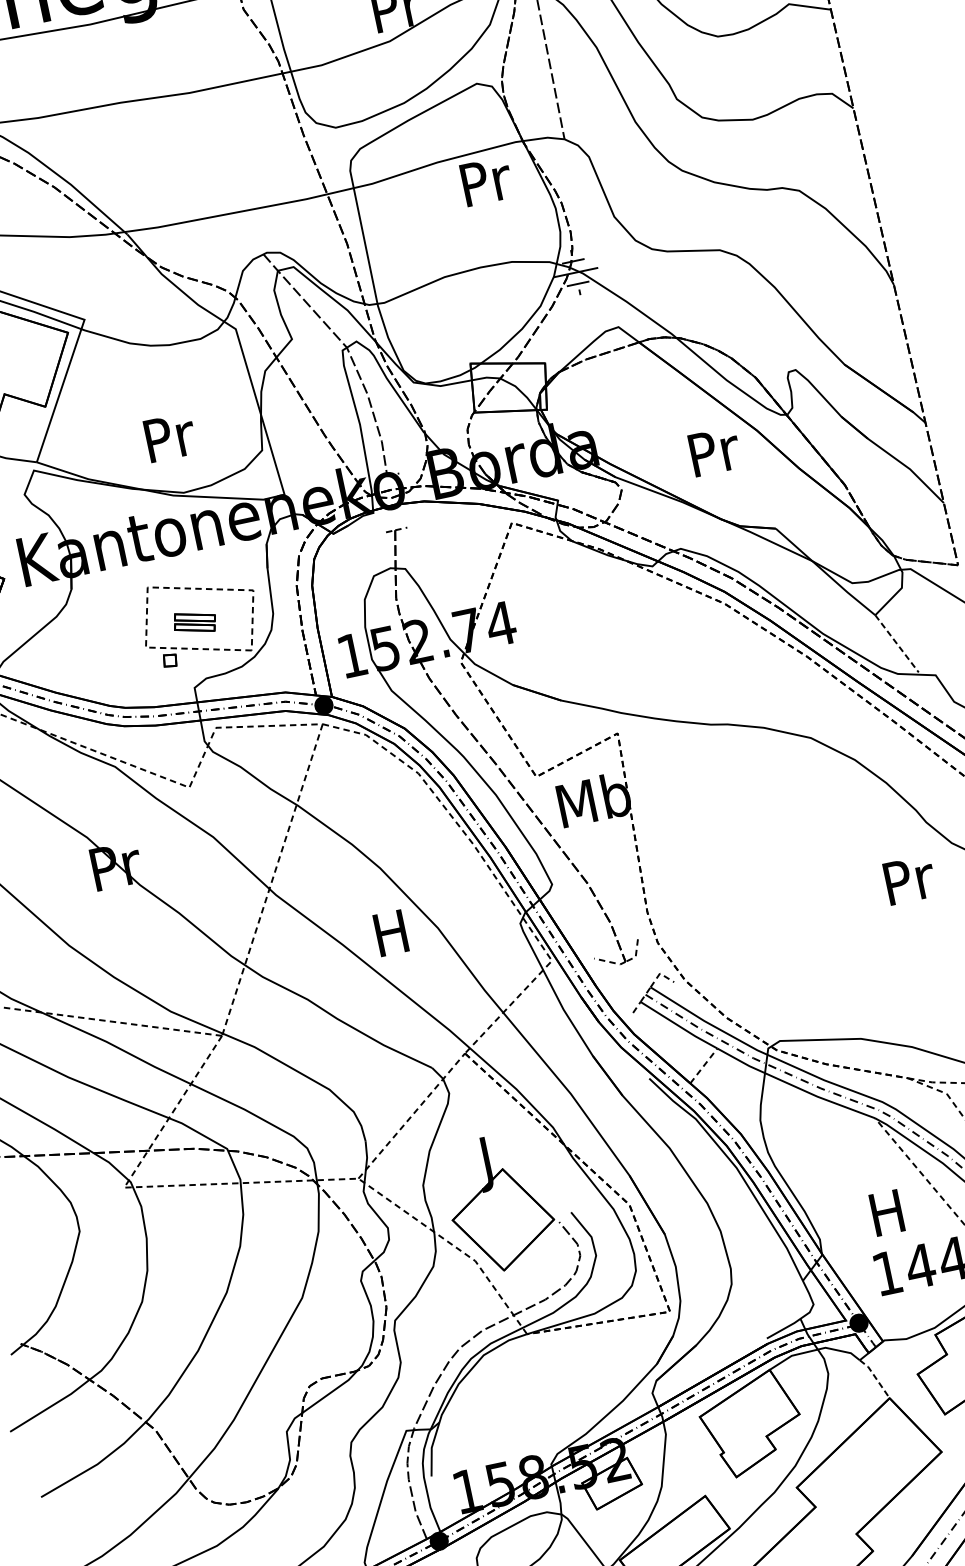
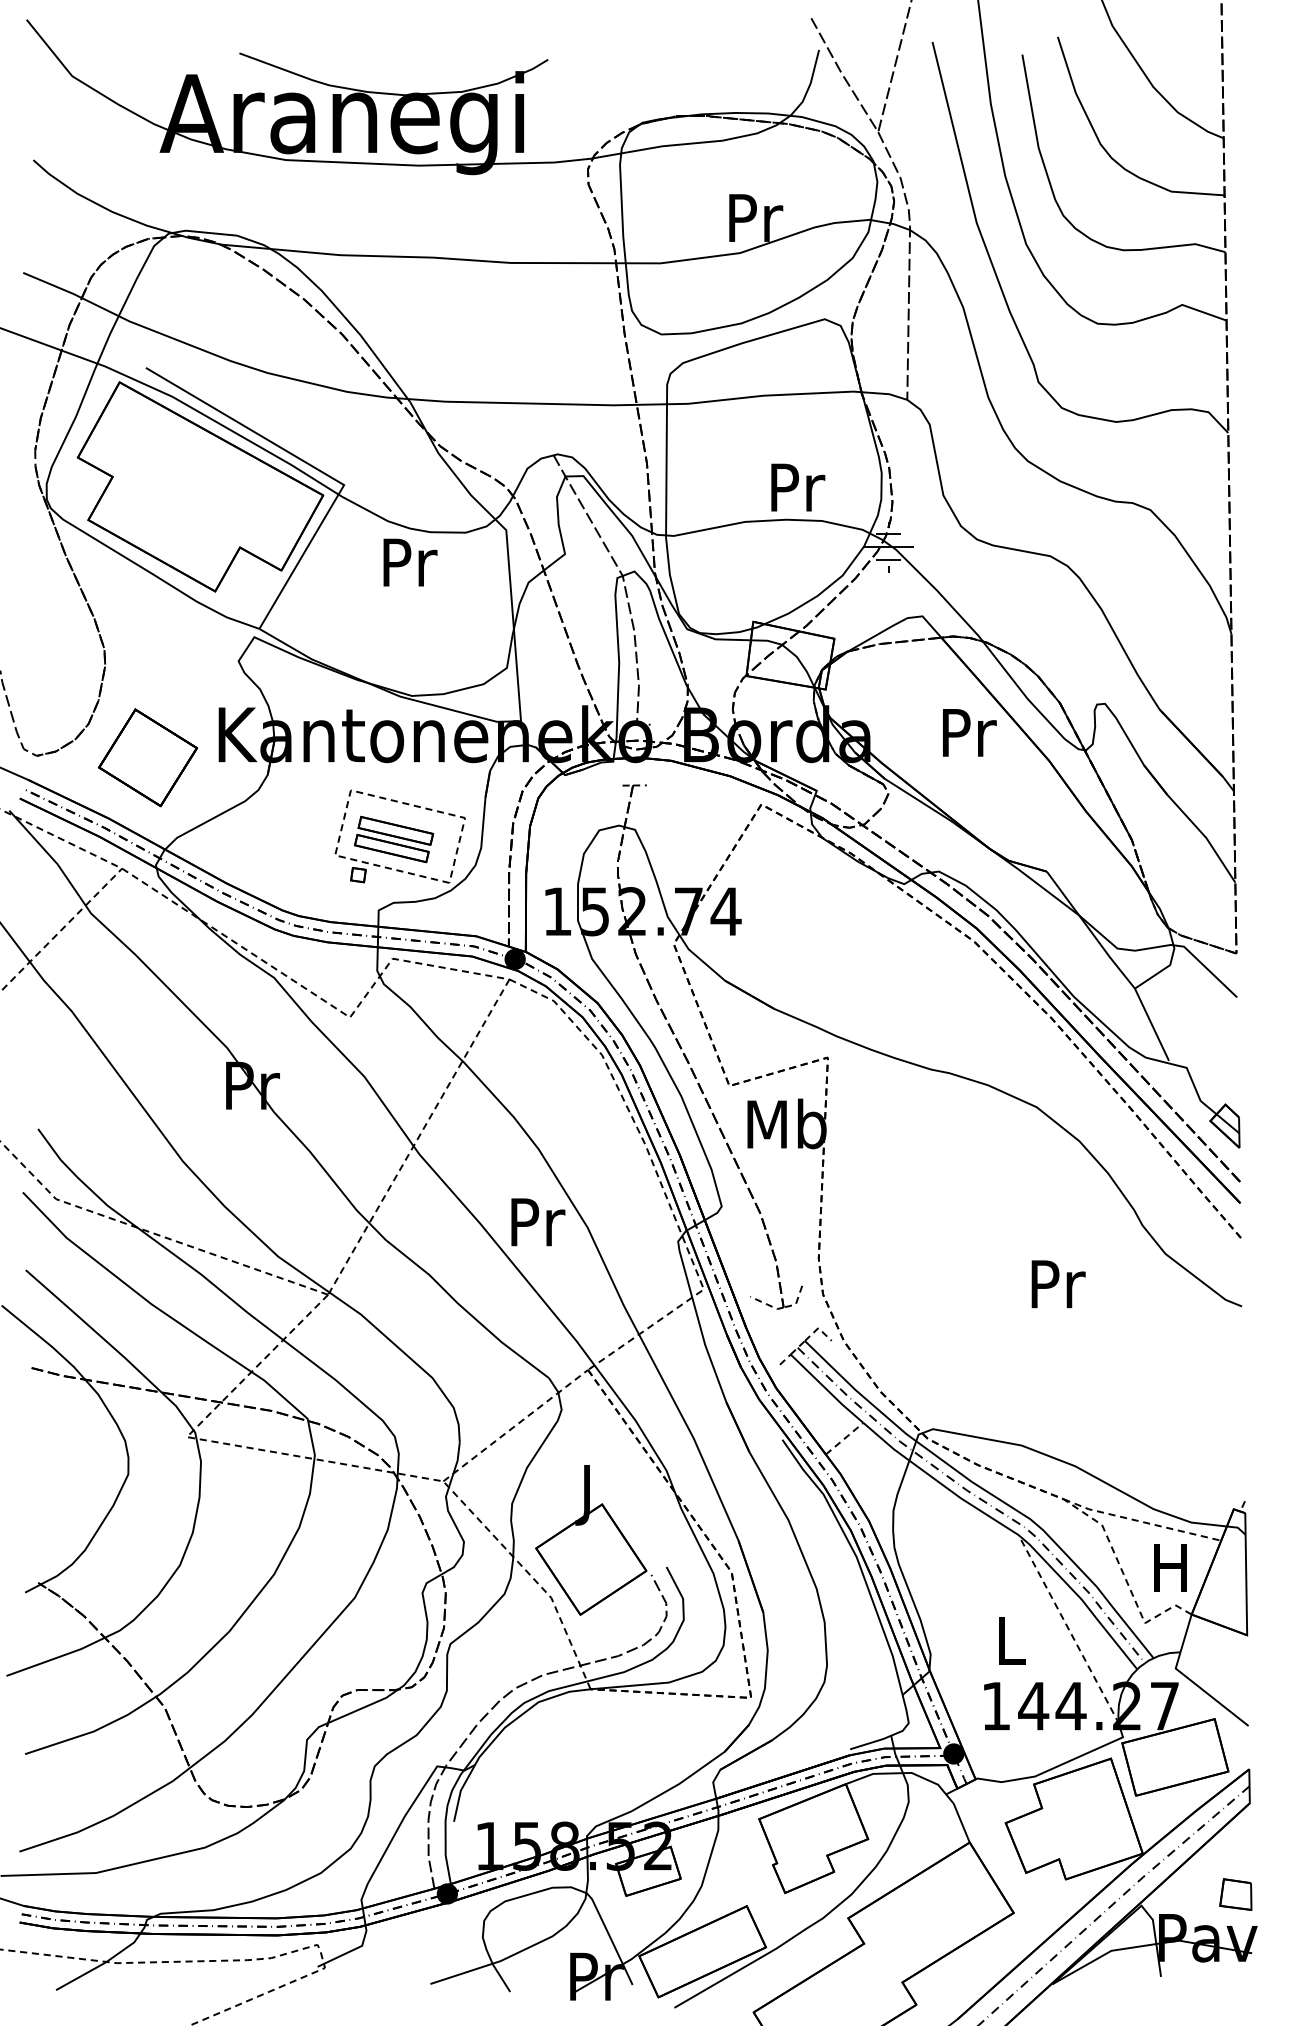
text: (487, 181) -> (798, 487), moved
text: (170, 437) -> (410, 562), moved
text: (714, 451) -> (969, 732), moved
part: (195, 622) -> (394, 839), size x1.67
line: (896, 643) -> (1151, 1024), dashed -> solid
text: (910, 880) -> (1058, 1284), moved
text: (393, 932) -> (538, 1222), H -> Pr
text: (886, 1212) -> (1009, 1640), H -> L
line: (875, 1378) -> (959, 1817), dashed -> solid

